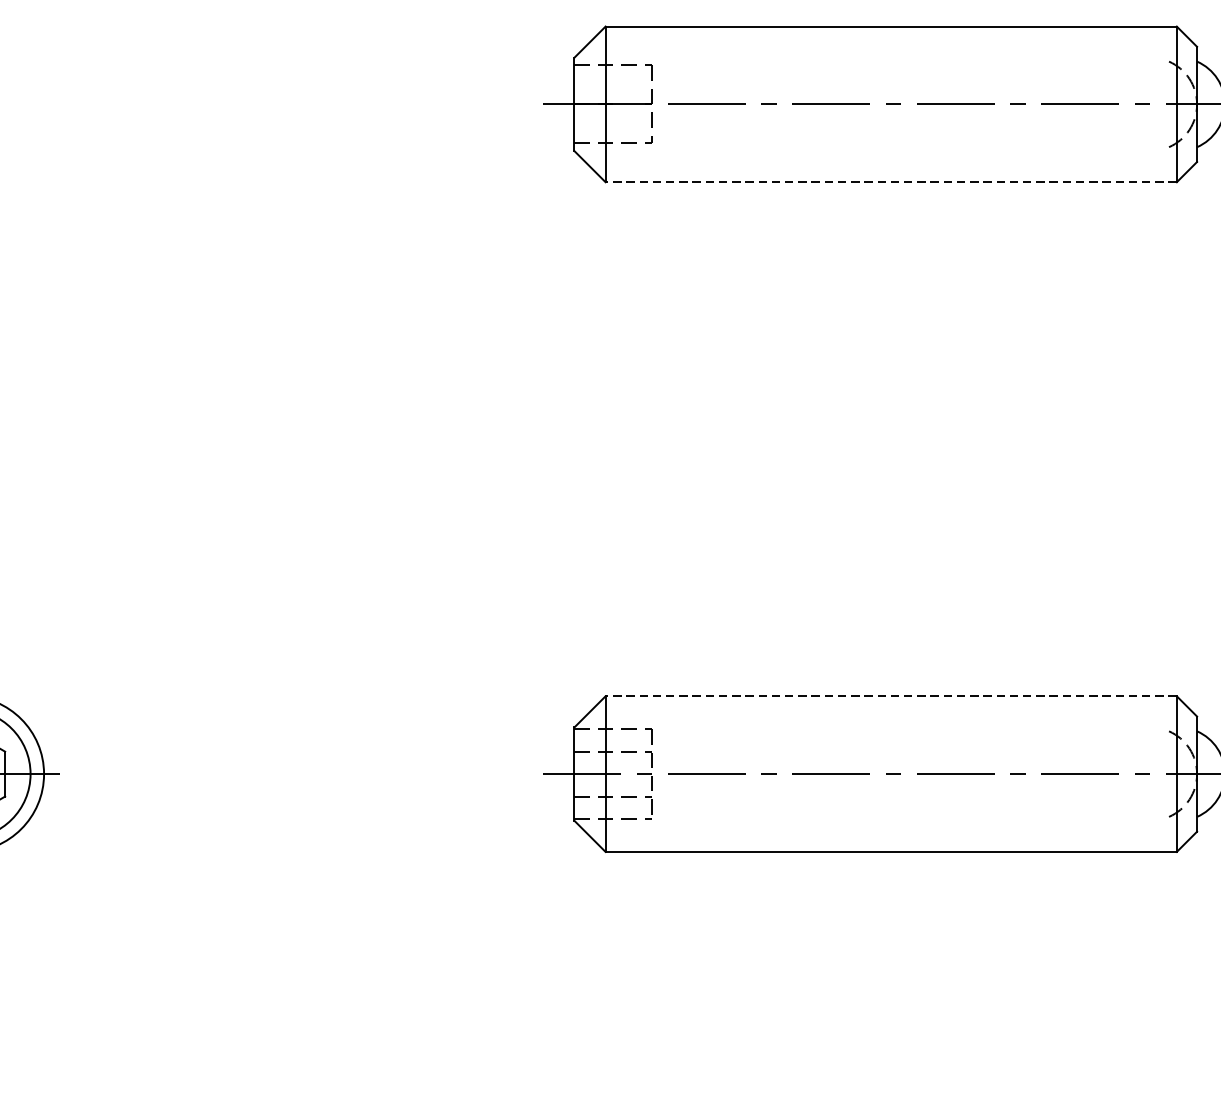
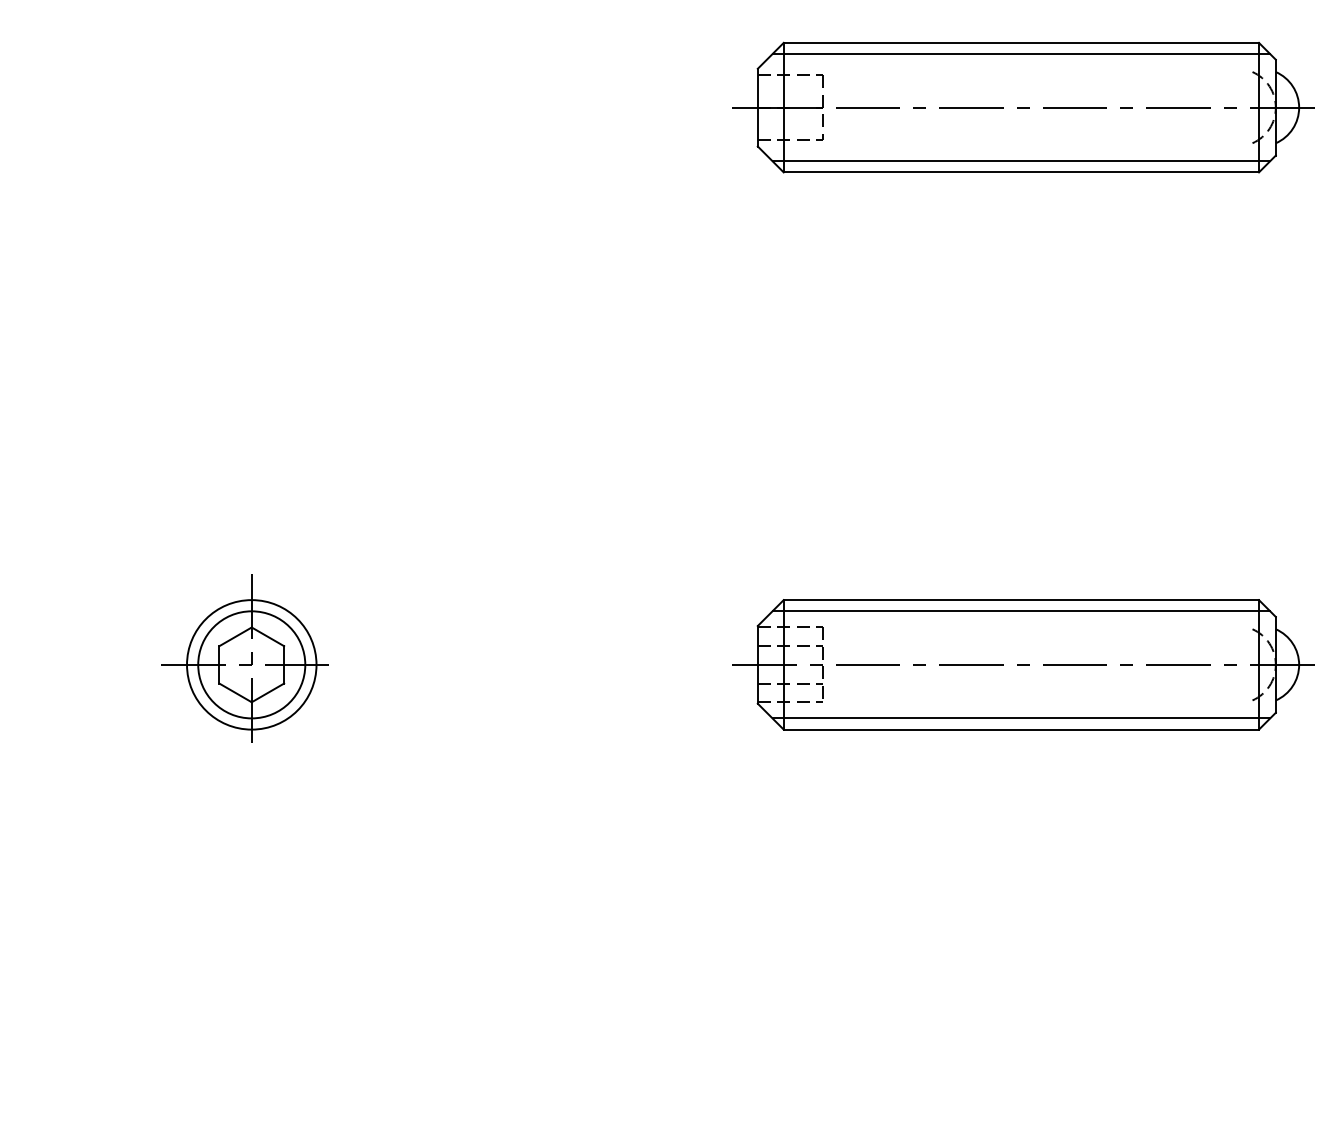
line: (891, 40) -> (1021, 54), added
line: (891, 169) -> (1021, 161), added
line: (891, 182) -> (1021, 172), dashed -> solid
line: (891, 696) -> (1021, 600), dashed -> solid
line: (891, 709) -> (1021, 611), added
line: (891, 838) -> (1021, 718), added

